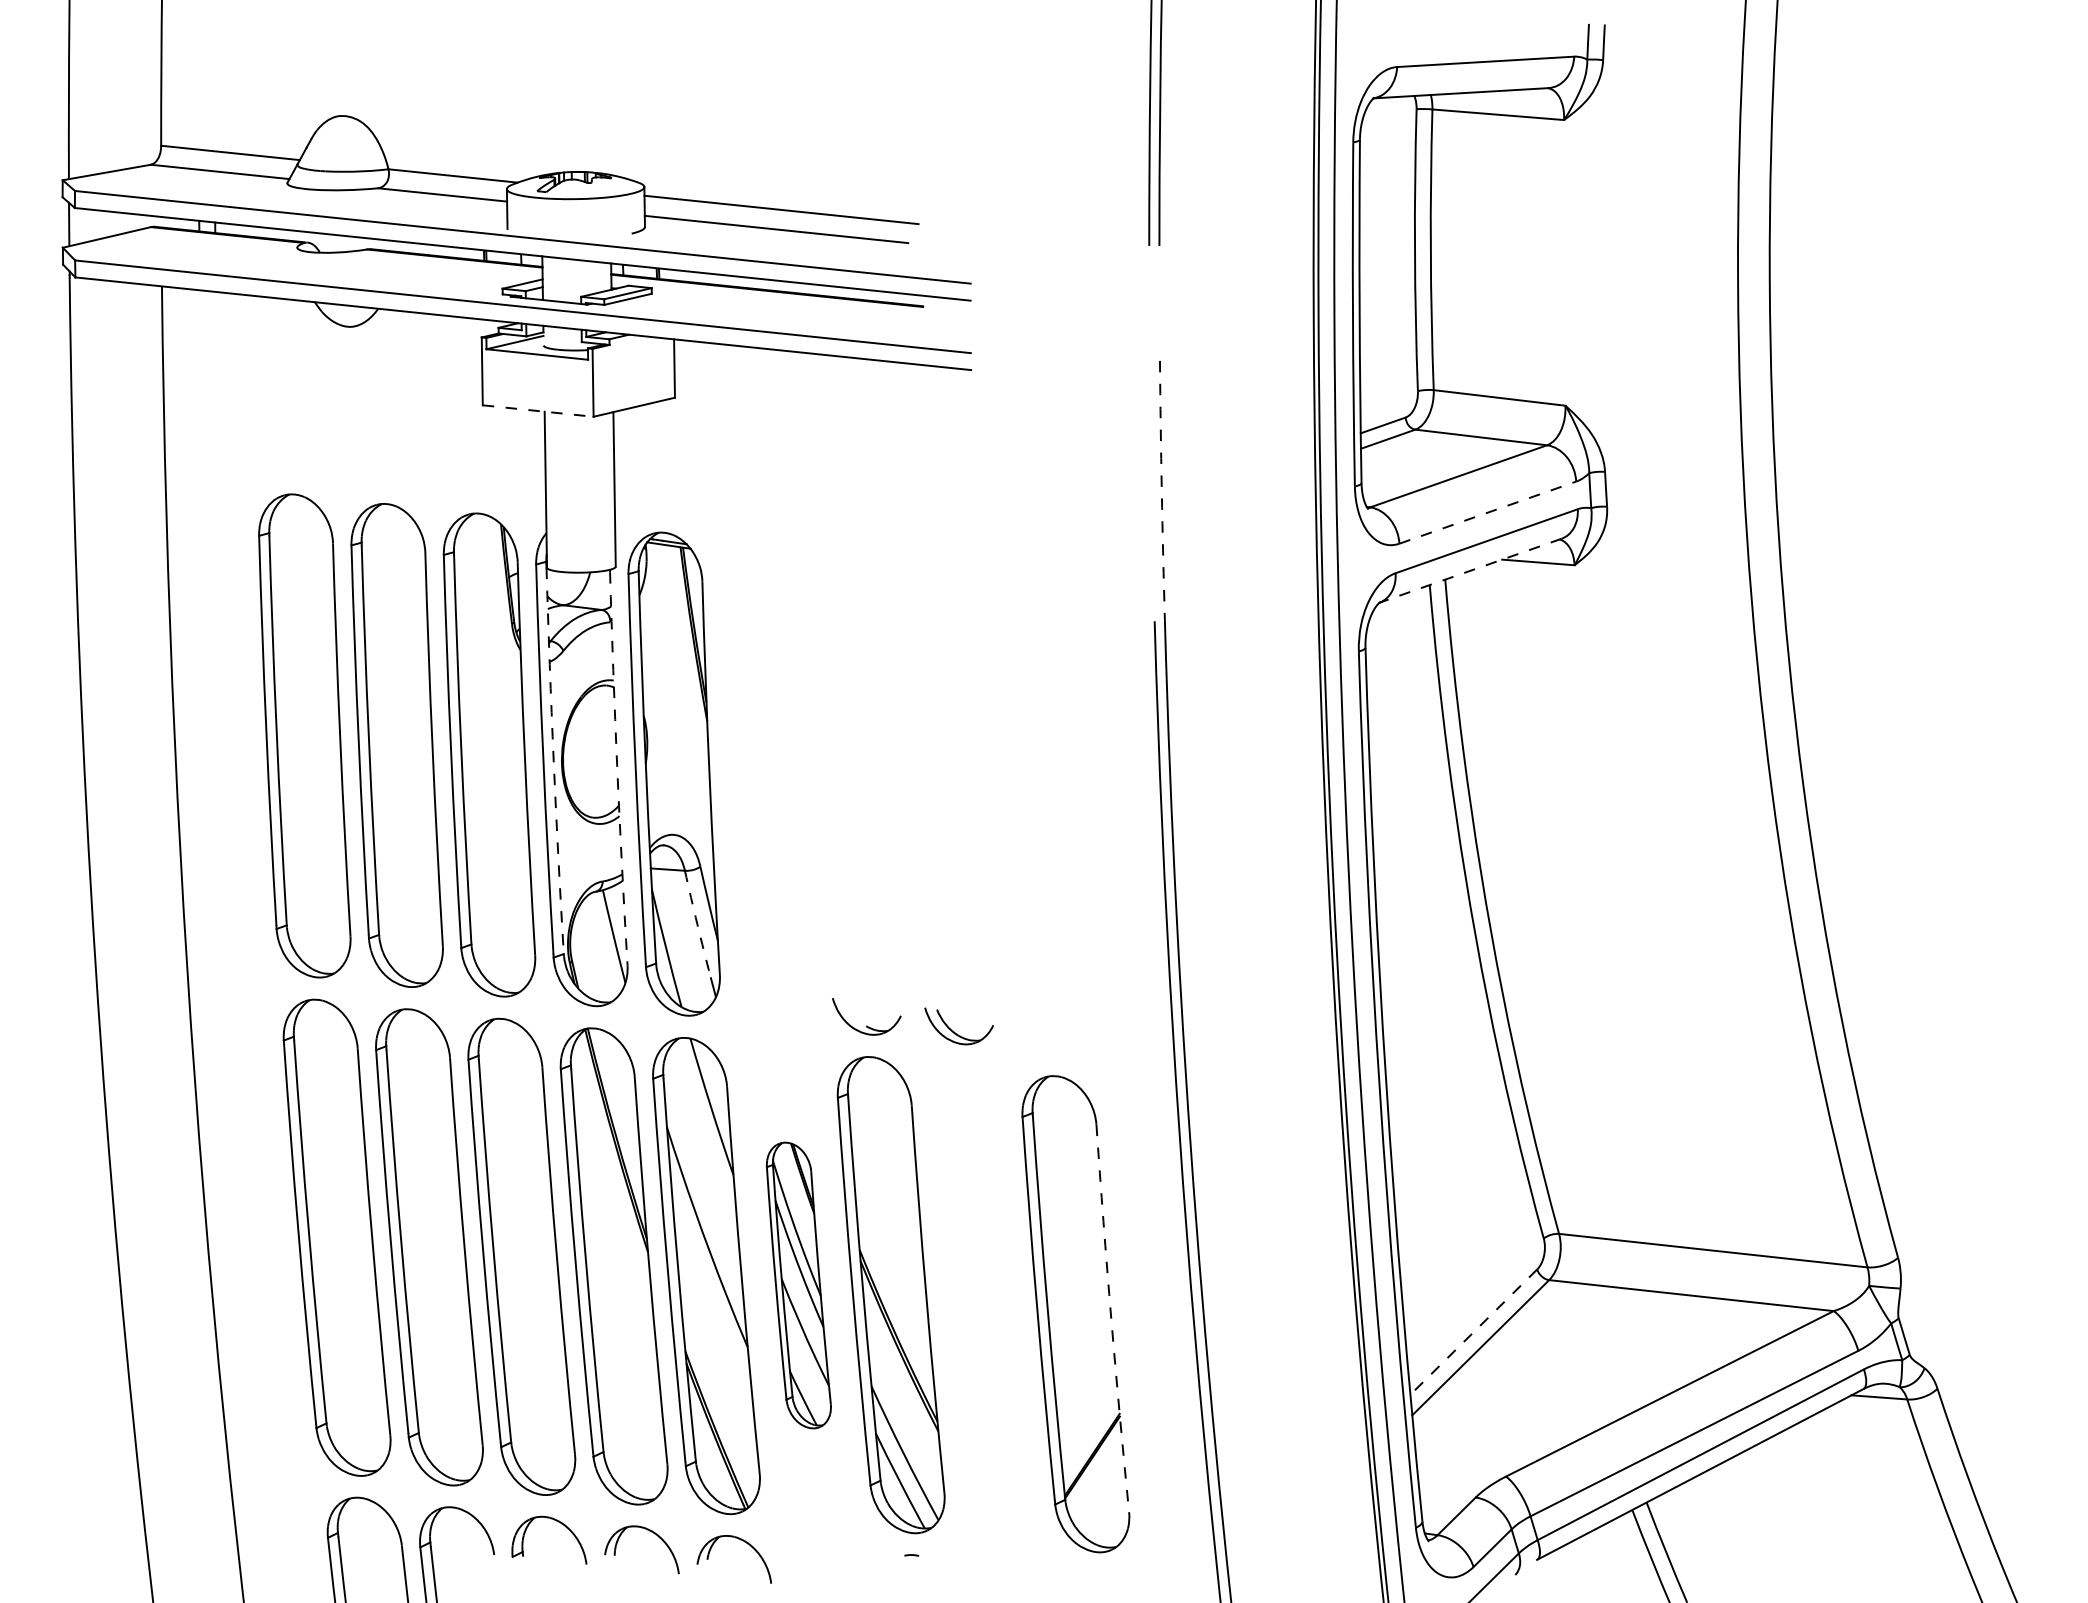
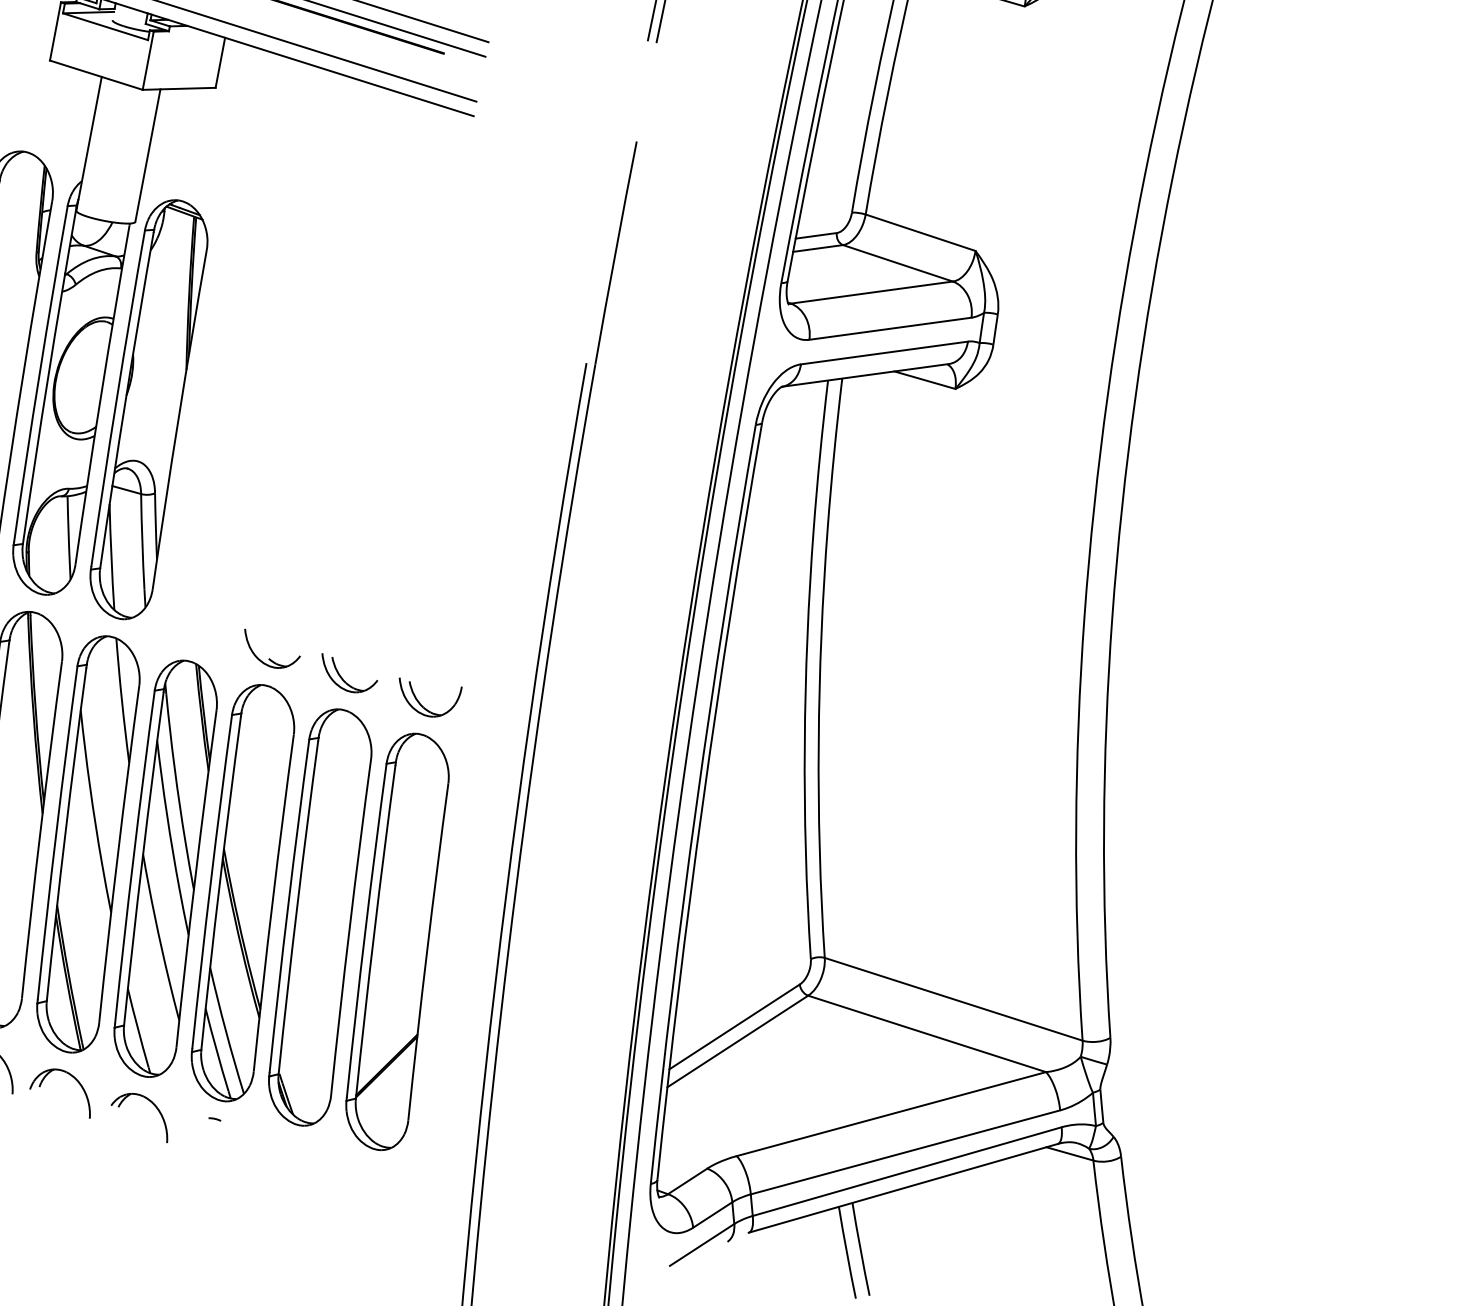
line: (538, 411) -> (96, 75), dashed -> solid
arc: (1161, 490) -> (615, 252), dashed -> solid
line: (1487, 512) -> (890, 328), dashed -> solid
line: (1470, 570) -> (865, 375), dashed -> solid
arc: (553, 760) -> (48, 376), dashed -> solid
arc: (617, 768) -> (101, 394), dashed -> solid
arc: (697, 924) -> (142, 542), dashed -> solid
part: (1047, 1041) -> (421, 703), added
part: (798, 1285) -> (165, 868), size x1.67
part: (983, 1304) -> (320, 917), added
arc: (1111, 1318) -> (427, 951), dashed -> solid
line: (1473, 1332) -> (734, 1027), dashed -> solid
part: (837, 1552) -> (151, 1103), added

